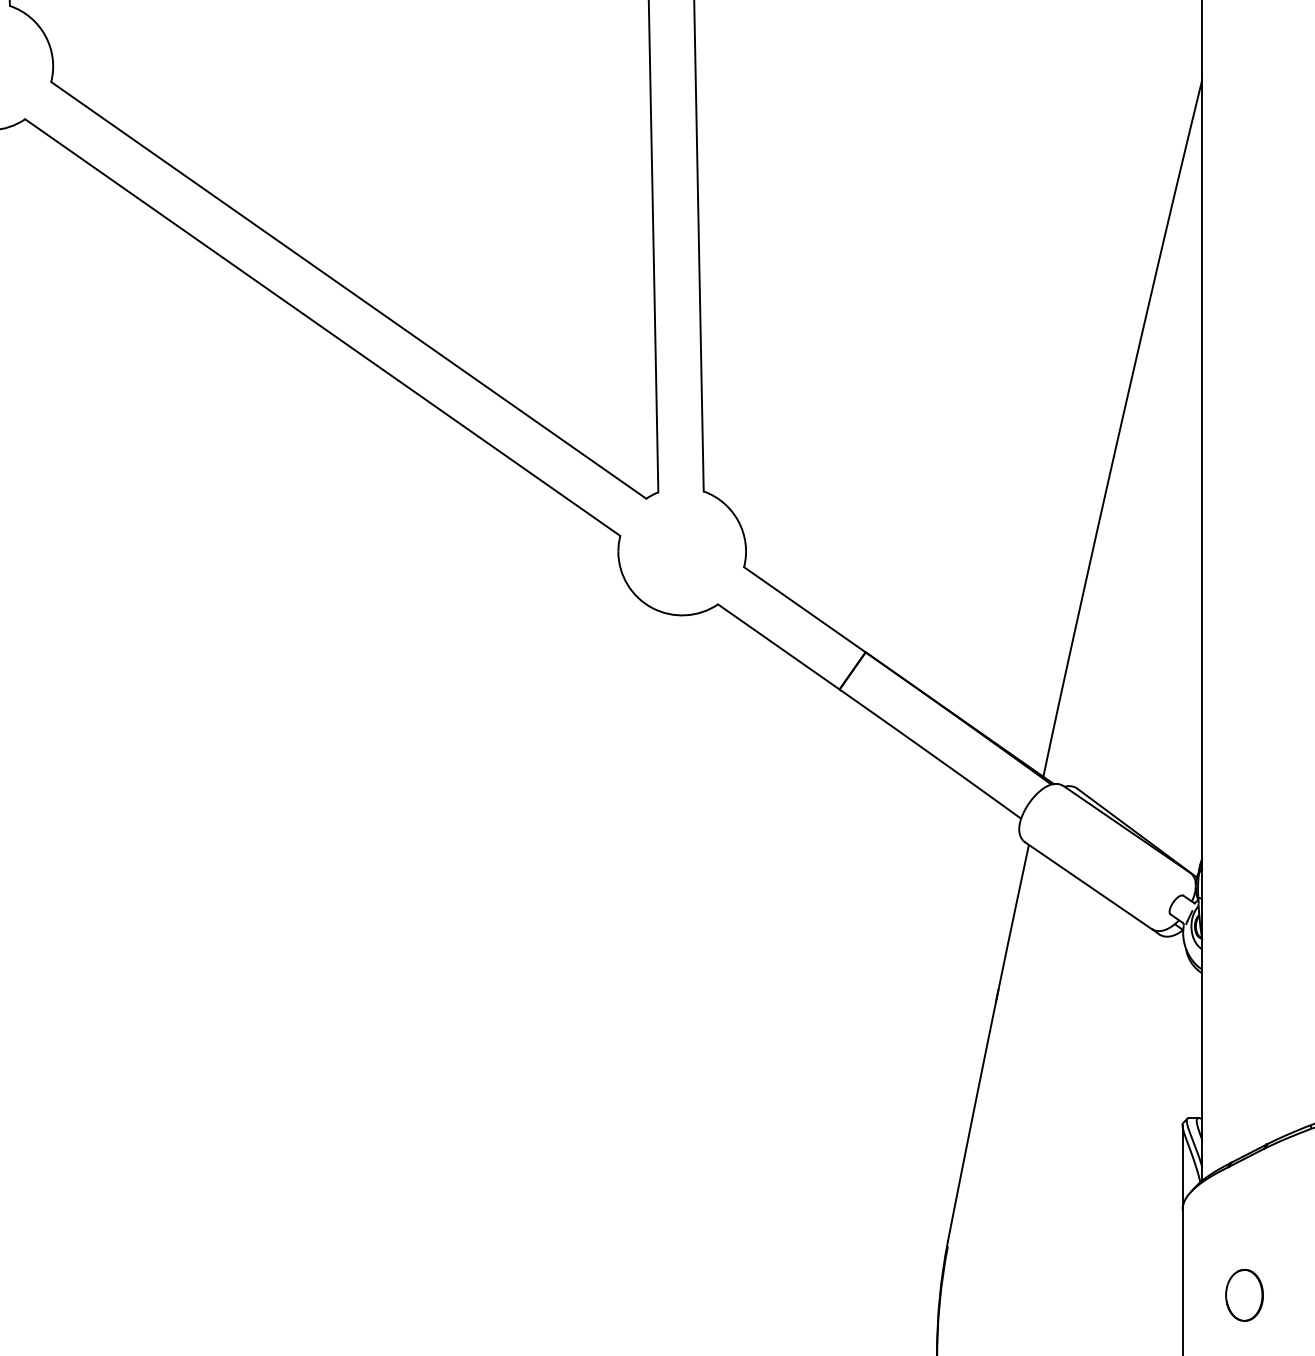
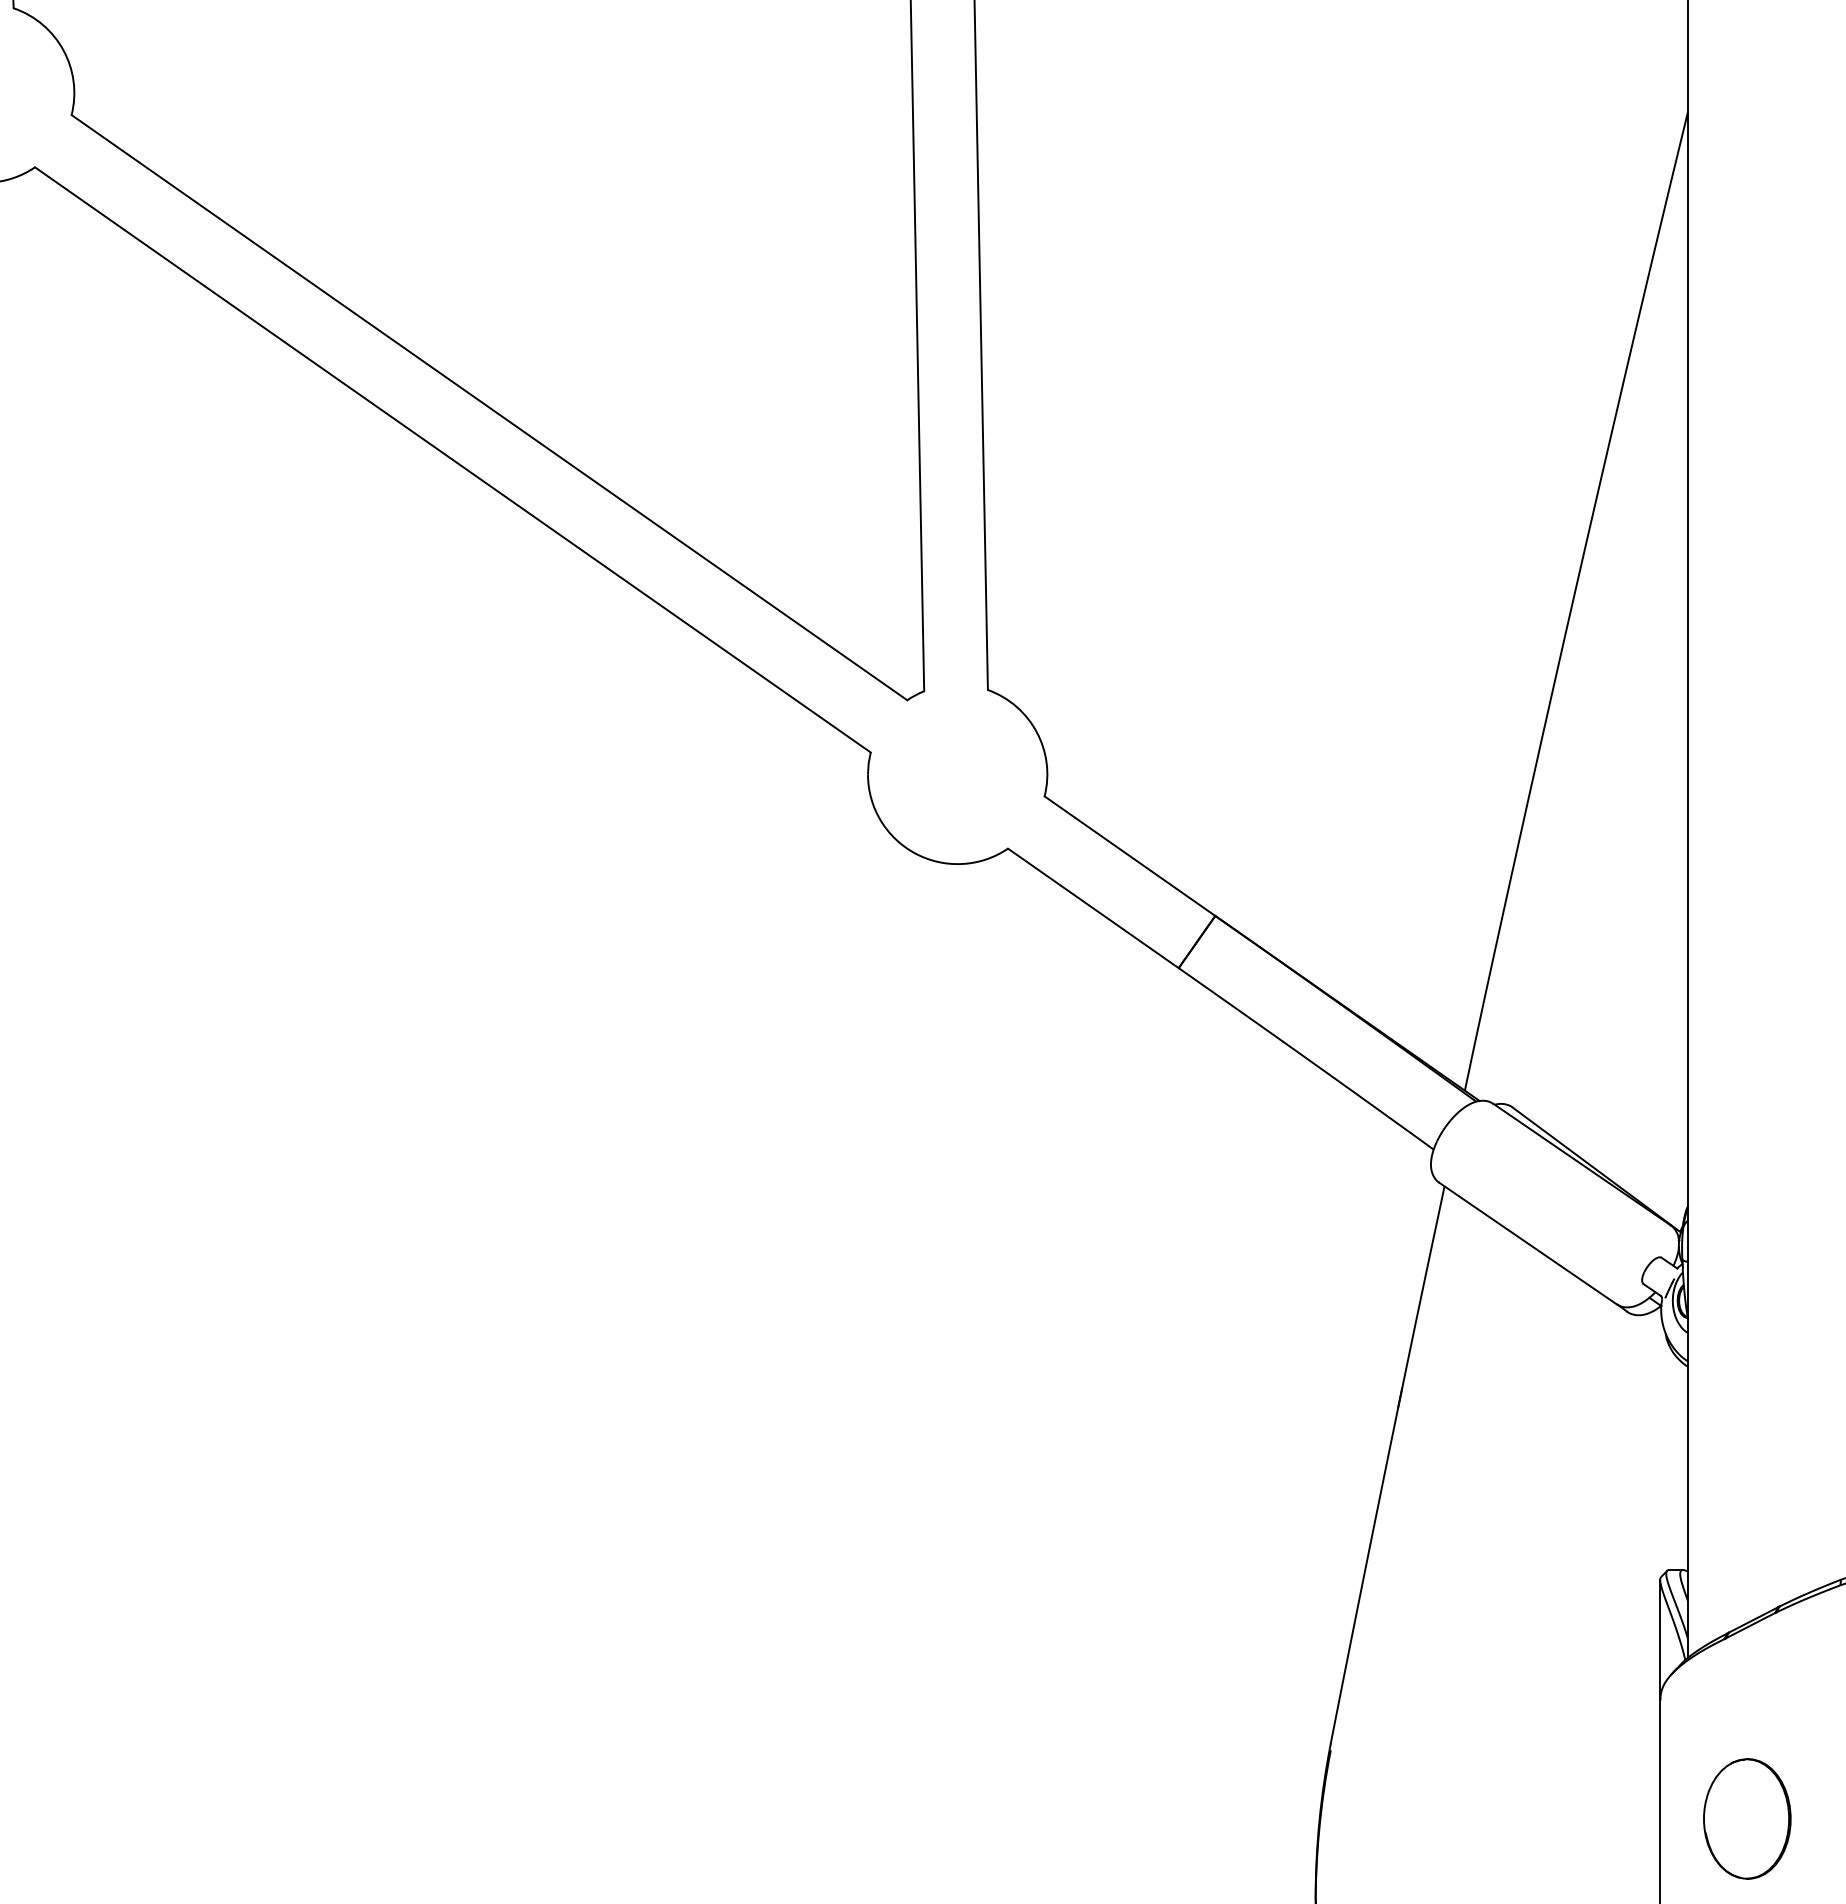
part: (1244, 1295) -> (1747, 1818), size x1.67

